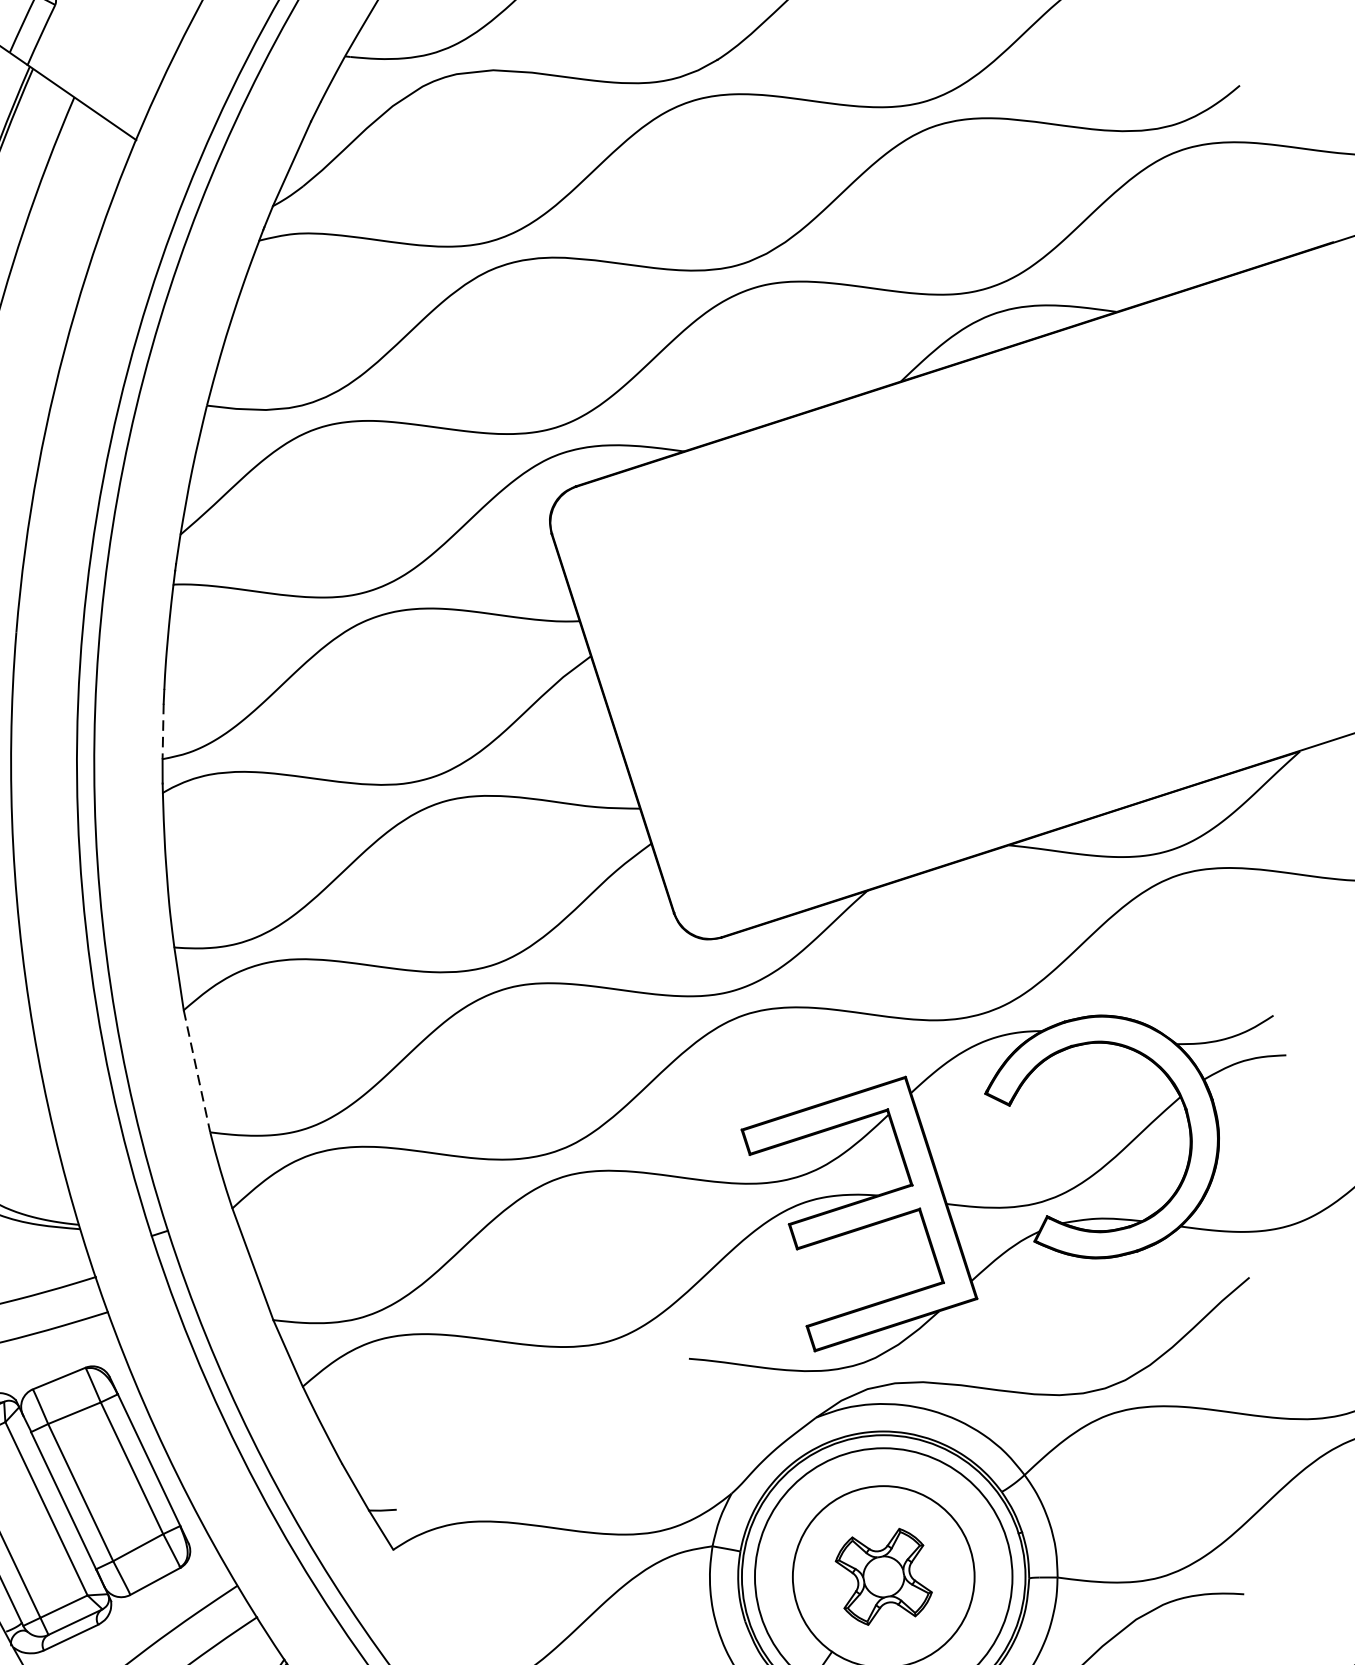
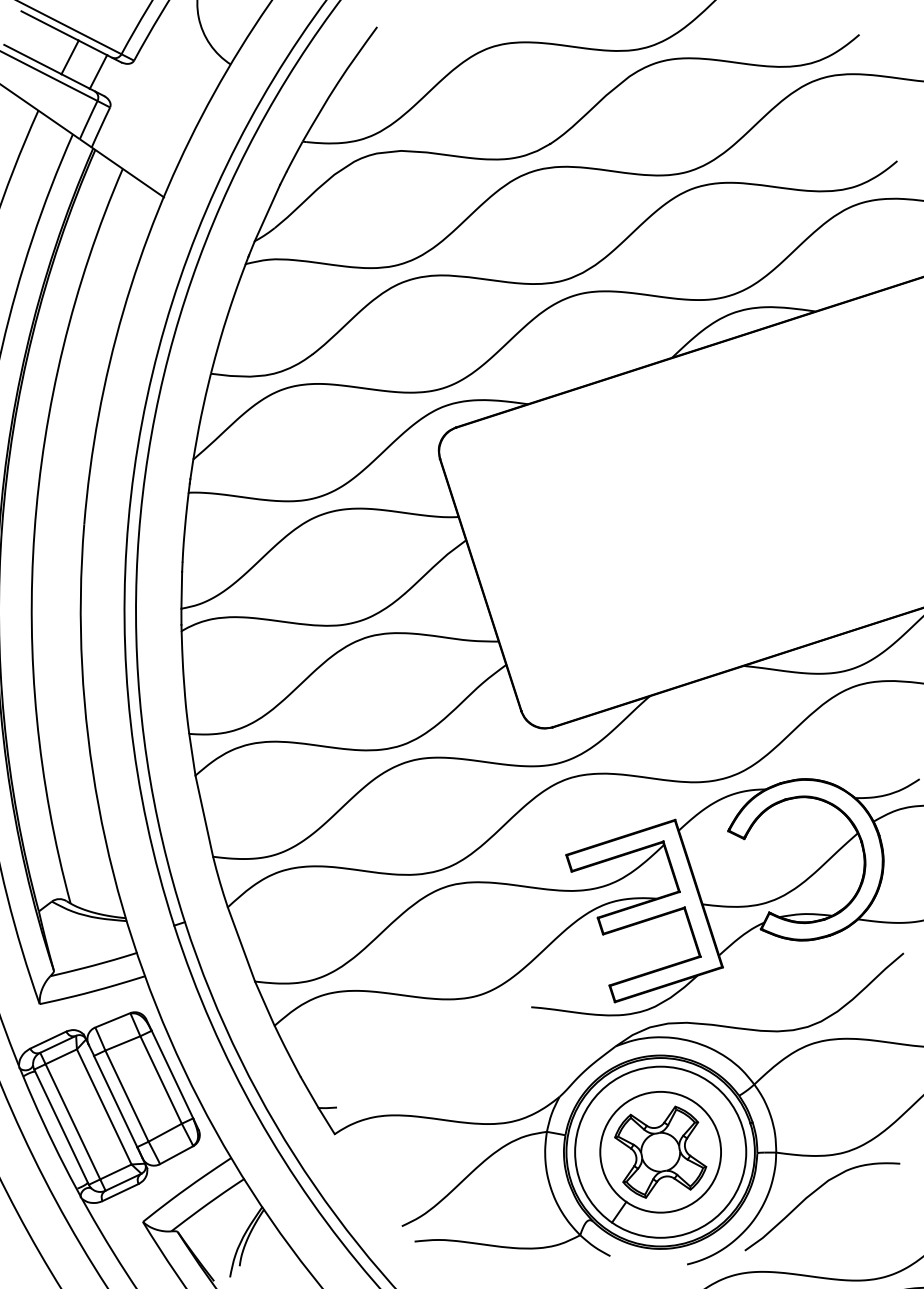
line: (162, 731) -> (181, 590), dashed -> solid
line: (197, 1071) -> (204, 816), dashed -> solid
part: (883, 1575) -> (660, 1151), size x1.43

